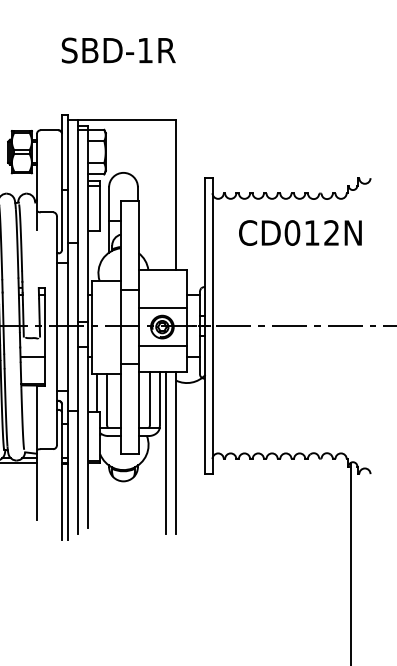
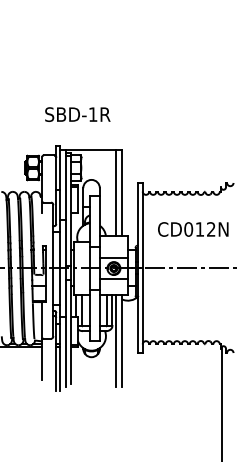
text: (118, 50) -> (77, 114), moved
line: (166, 194) -> (116, 192), added
text: (300, 233) -> (193, 229), moved

